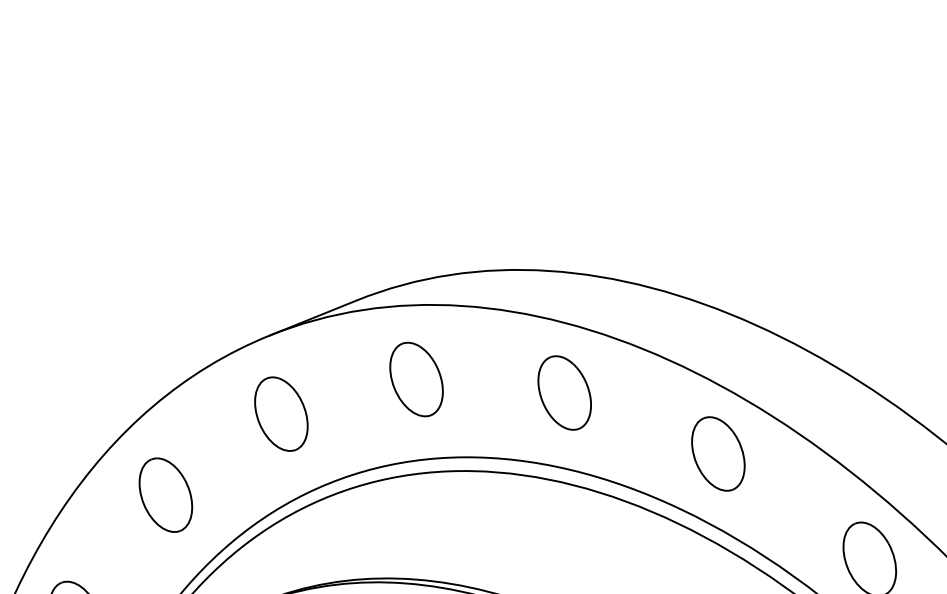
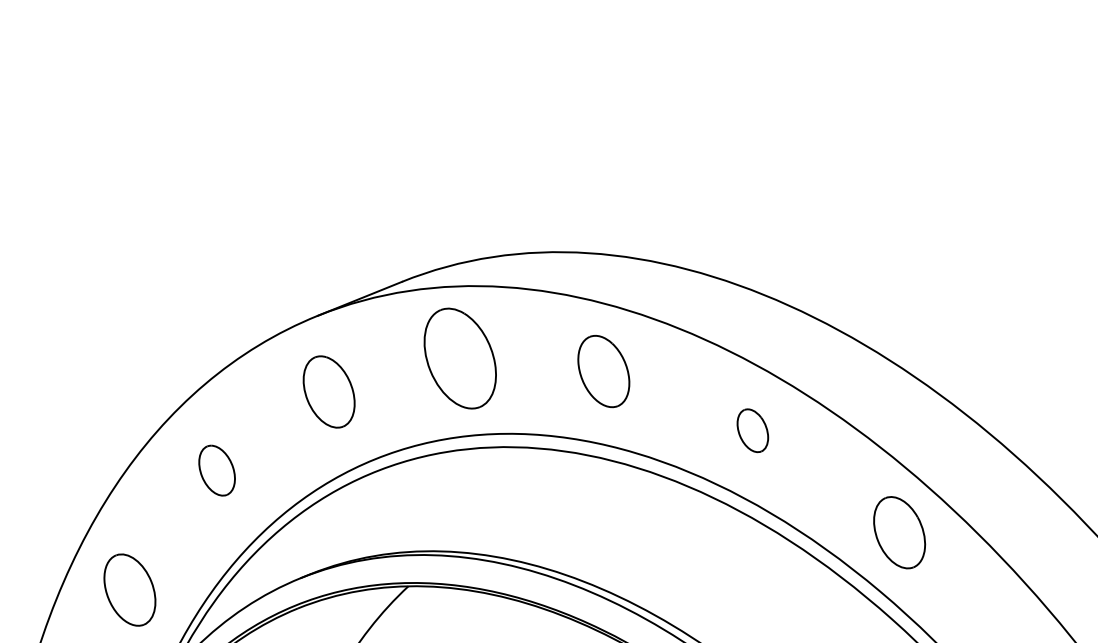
part: (415, 378) -> (459, 357), size x1.4
part: (718, 453) -> (752, 430), size x0.6
part: (165, 495) -> (216, 470), size x0.7

